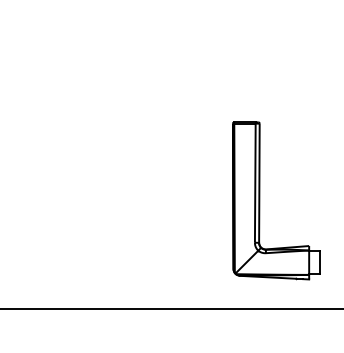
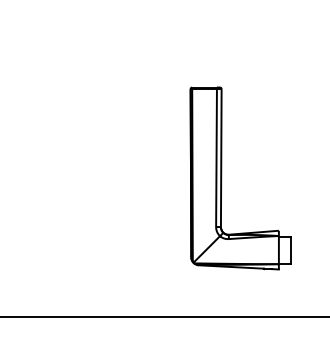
part: (260, 200) -> (222, 178), moved

